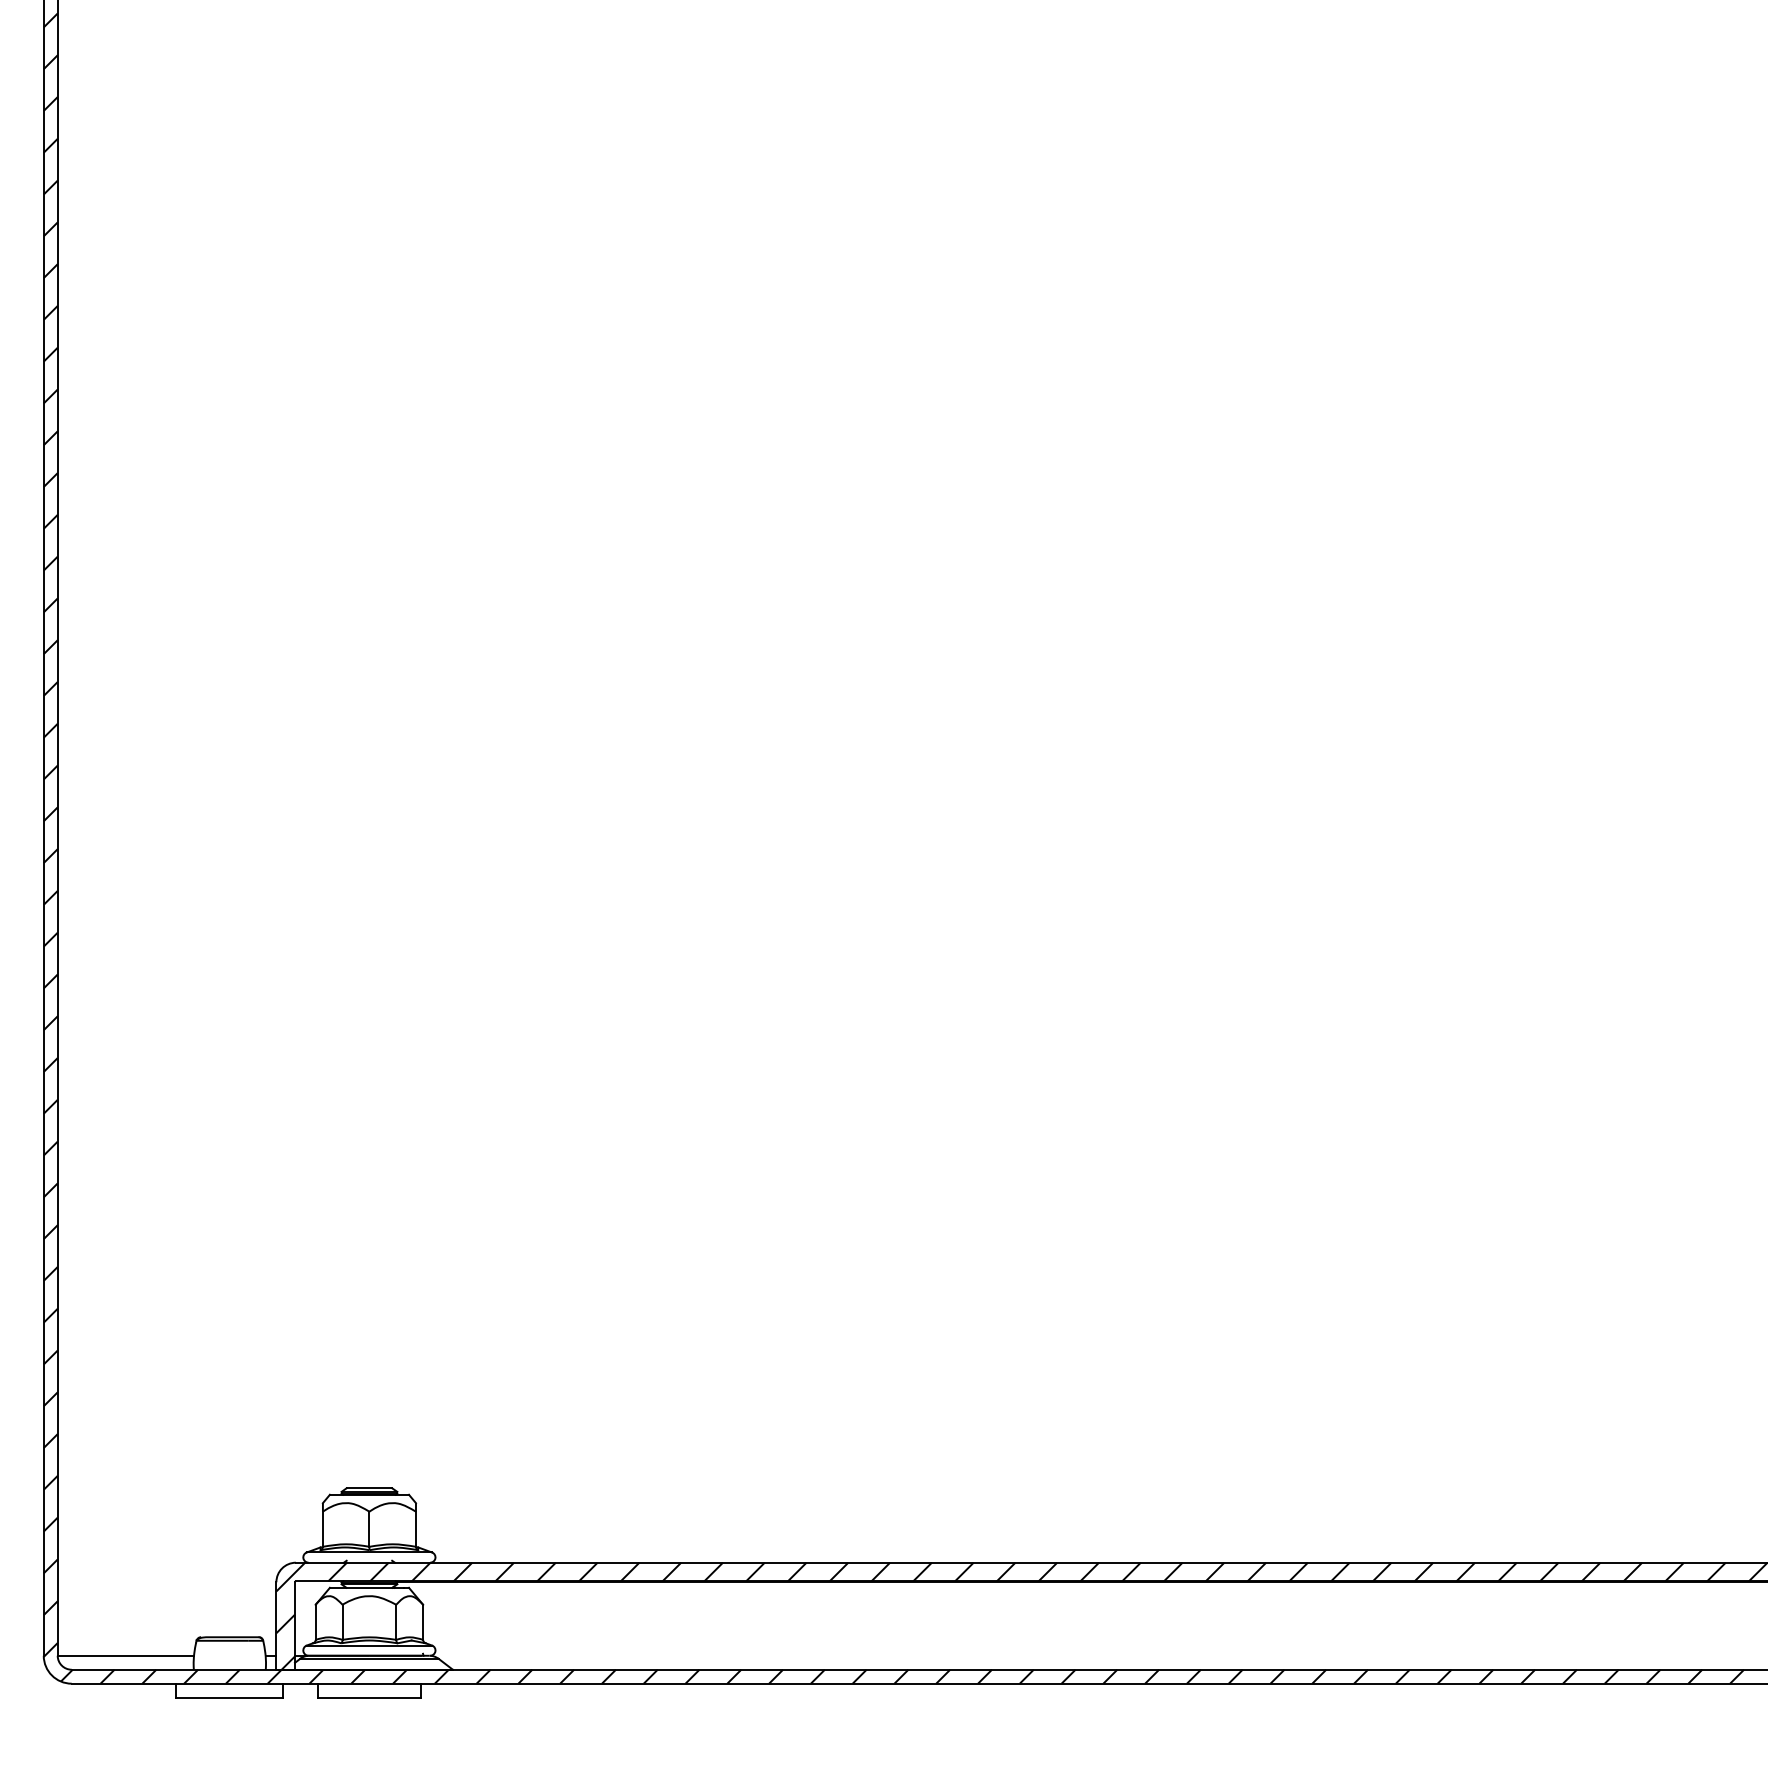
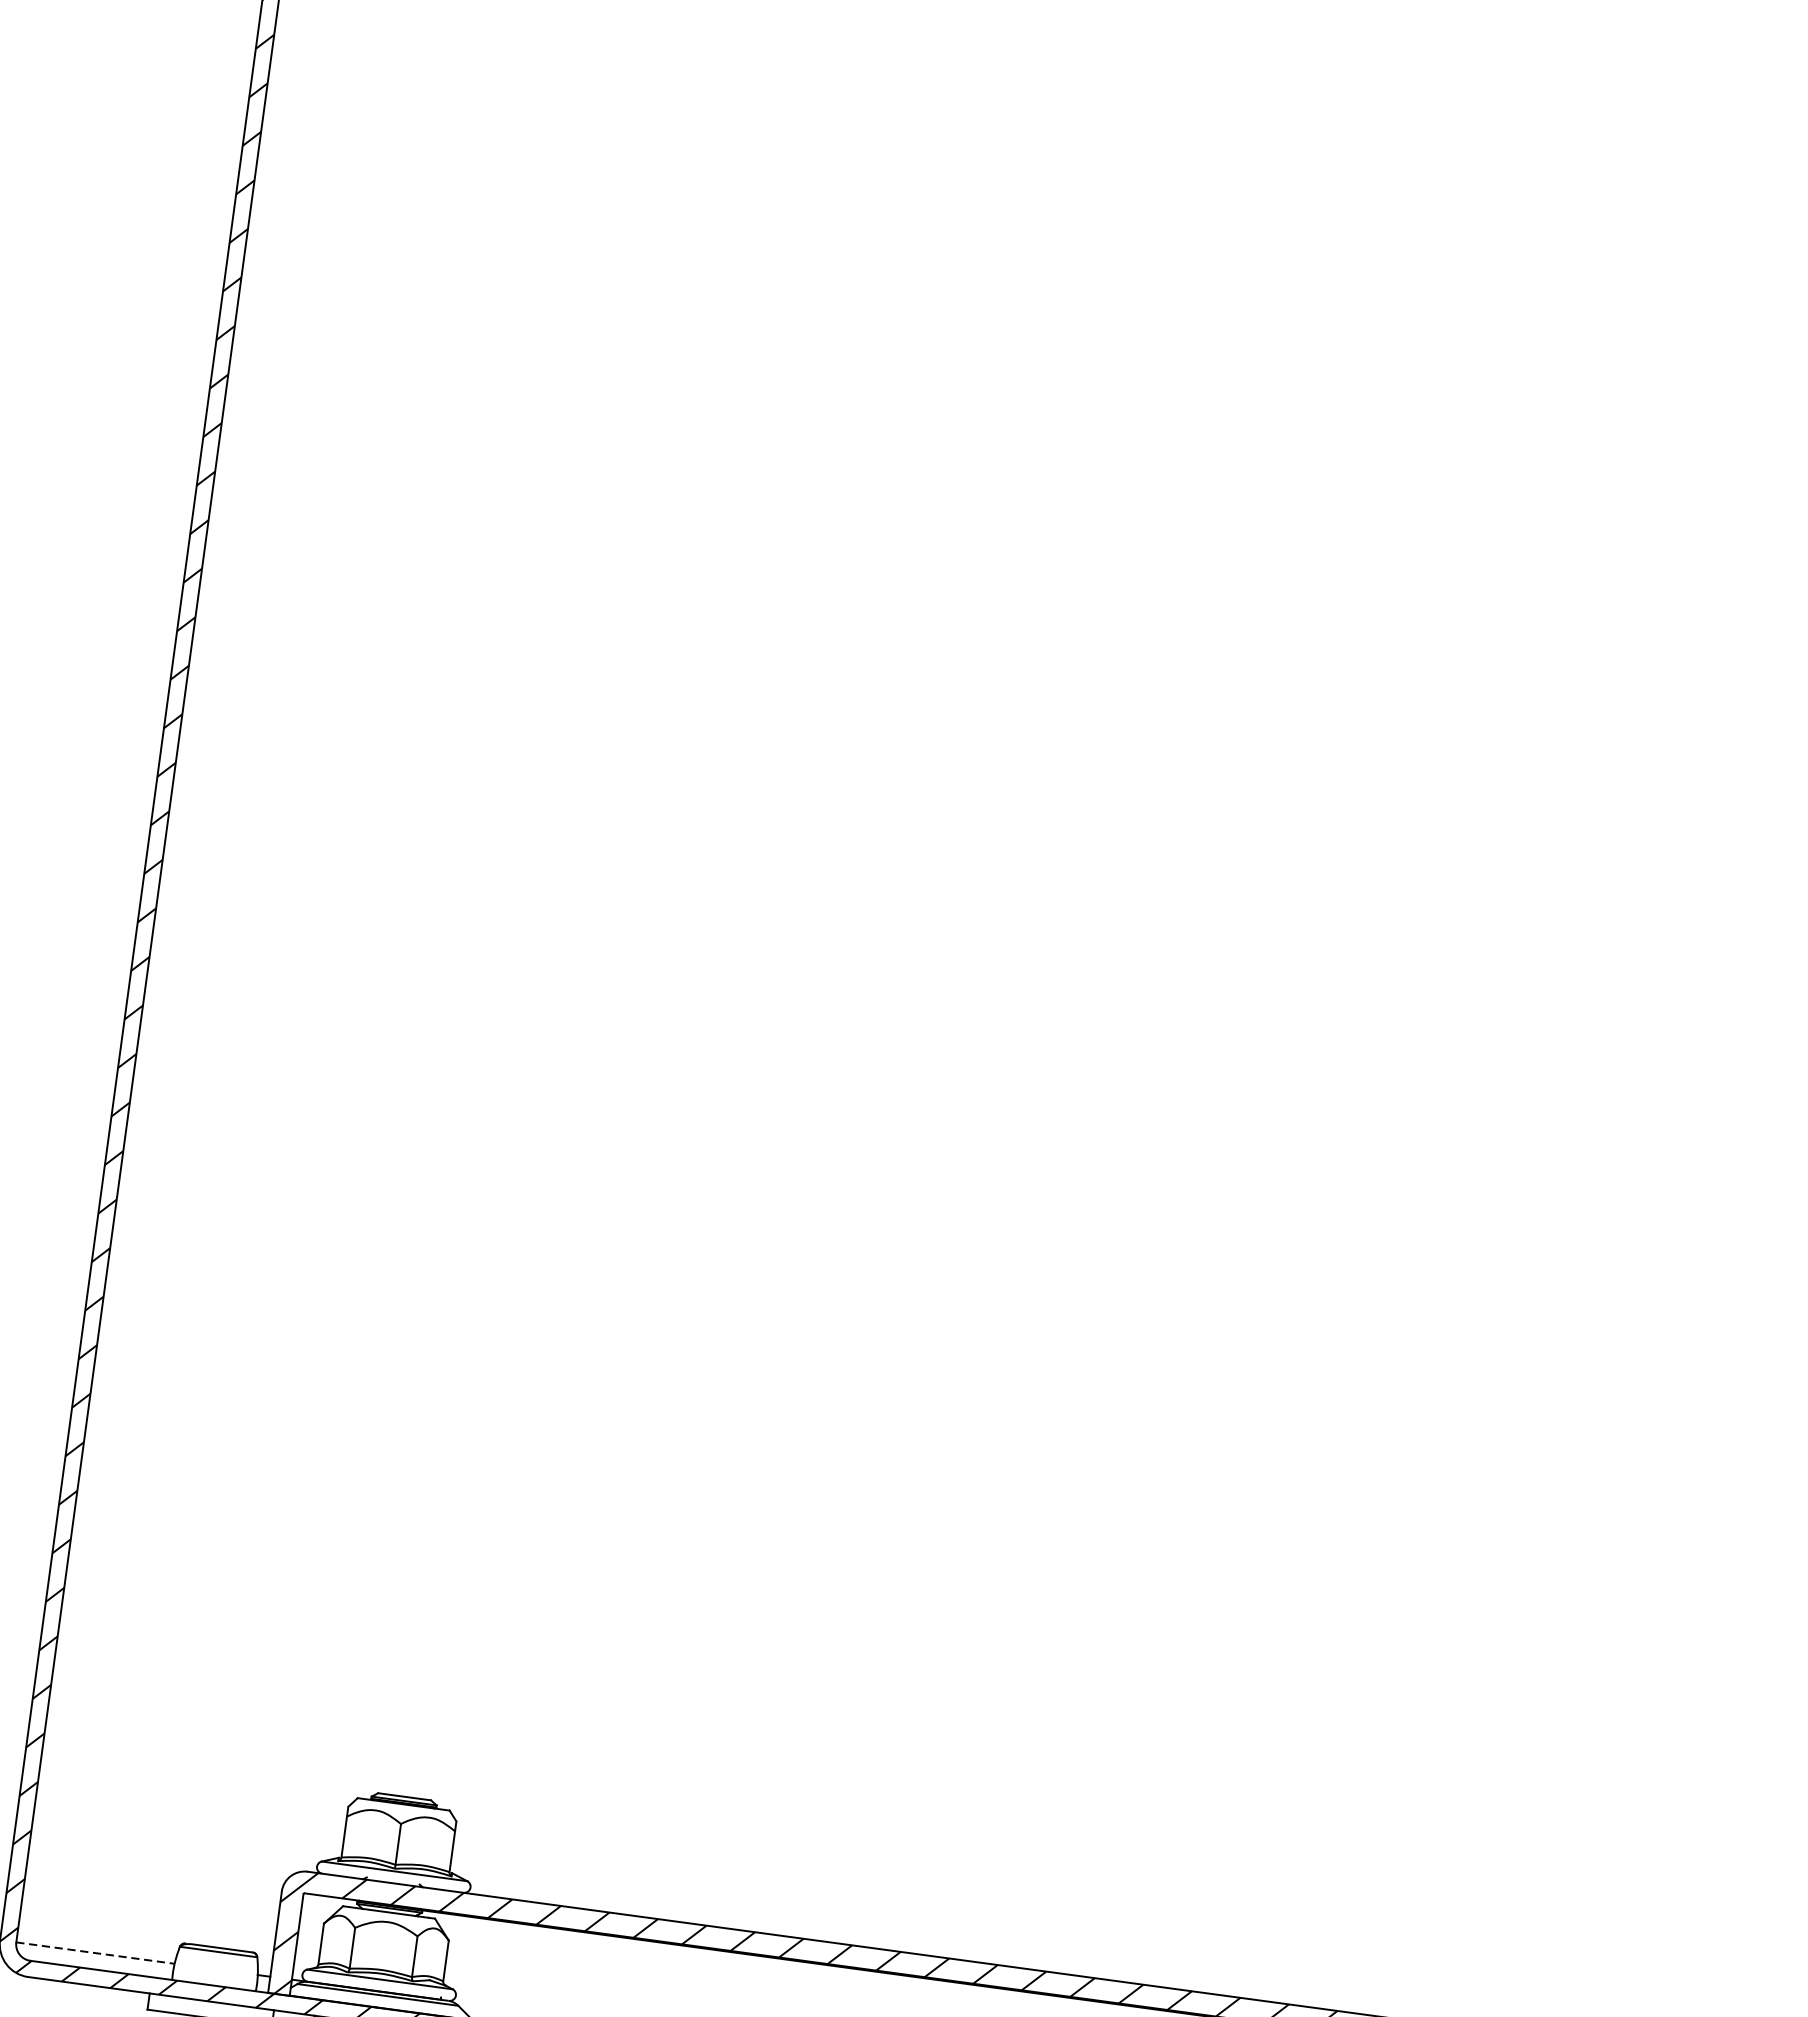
line: (126, 1655) -> (96, 1952), solid -> dashed

